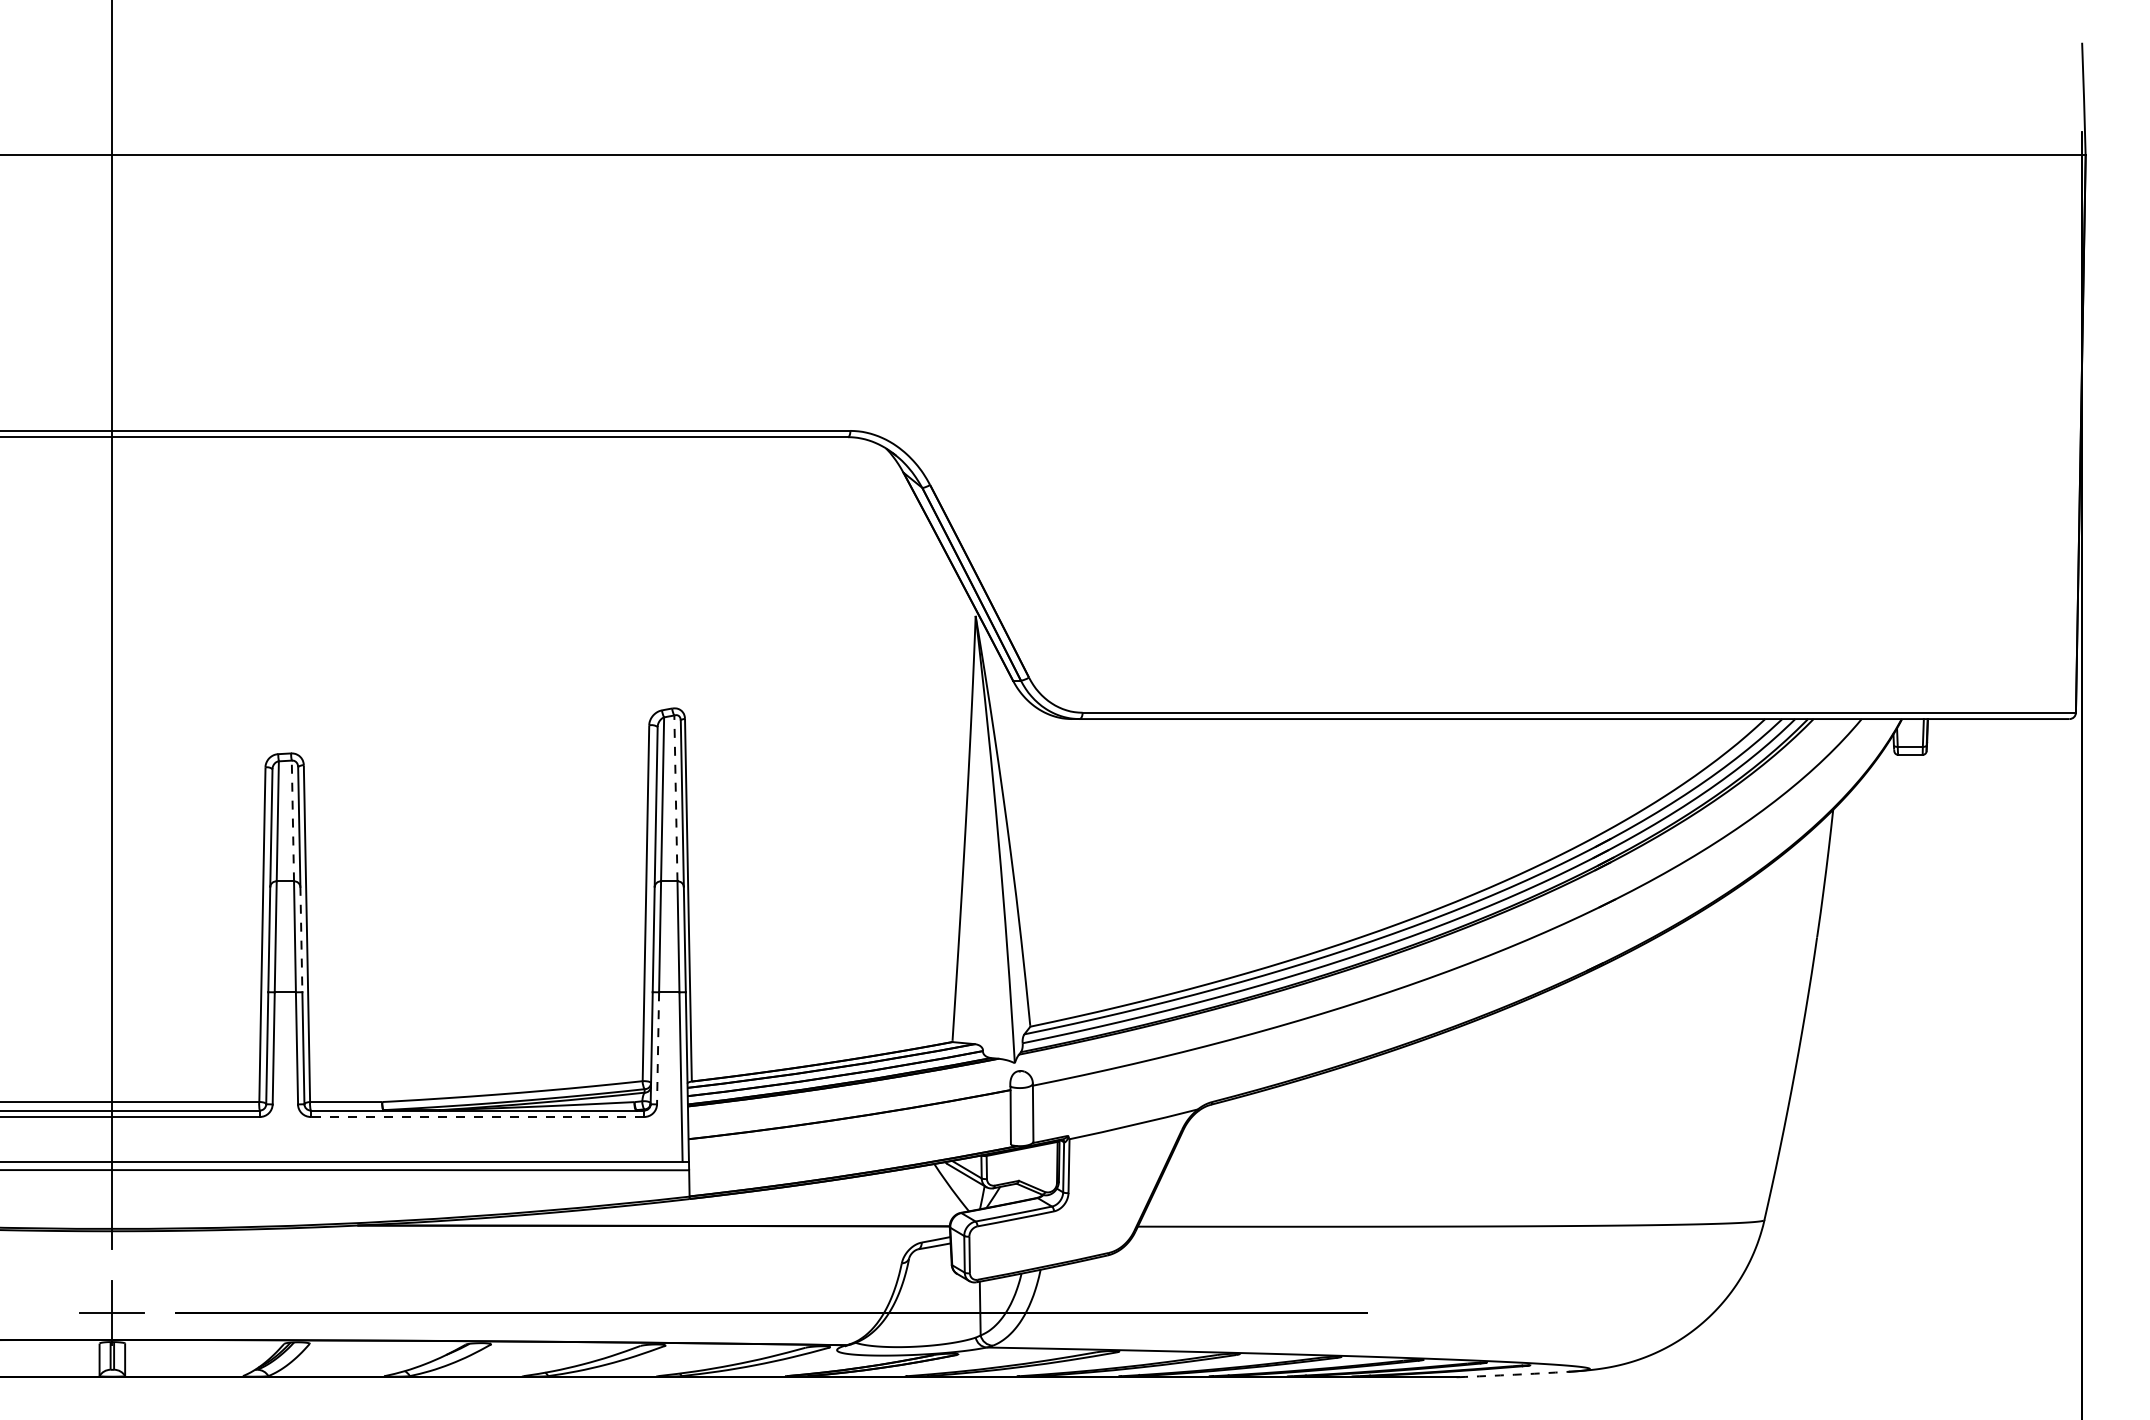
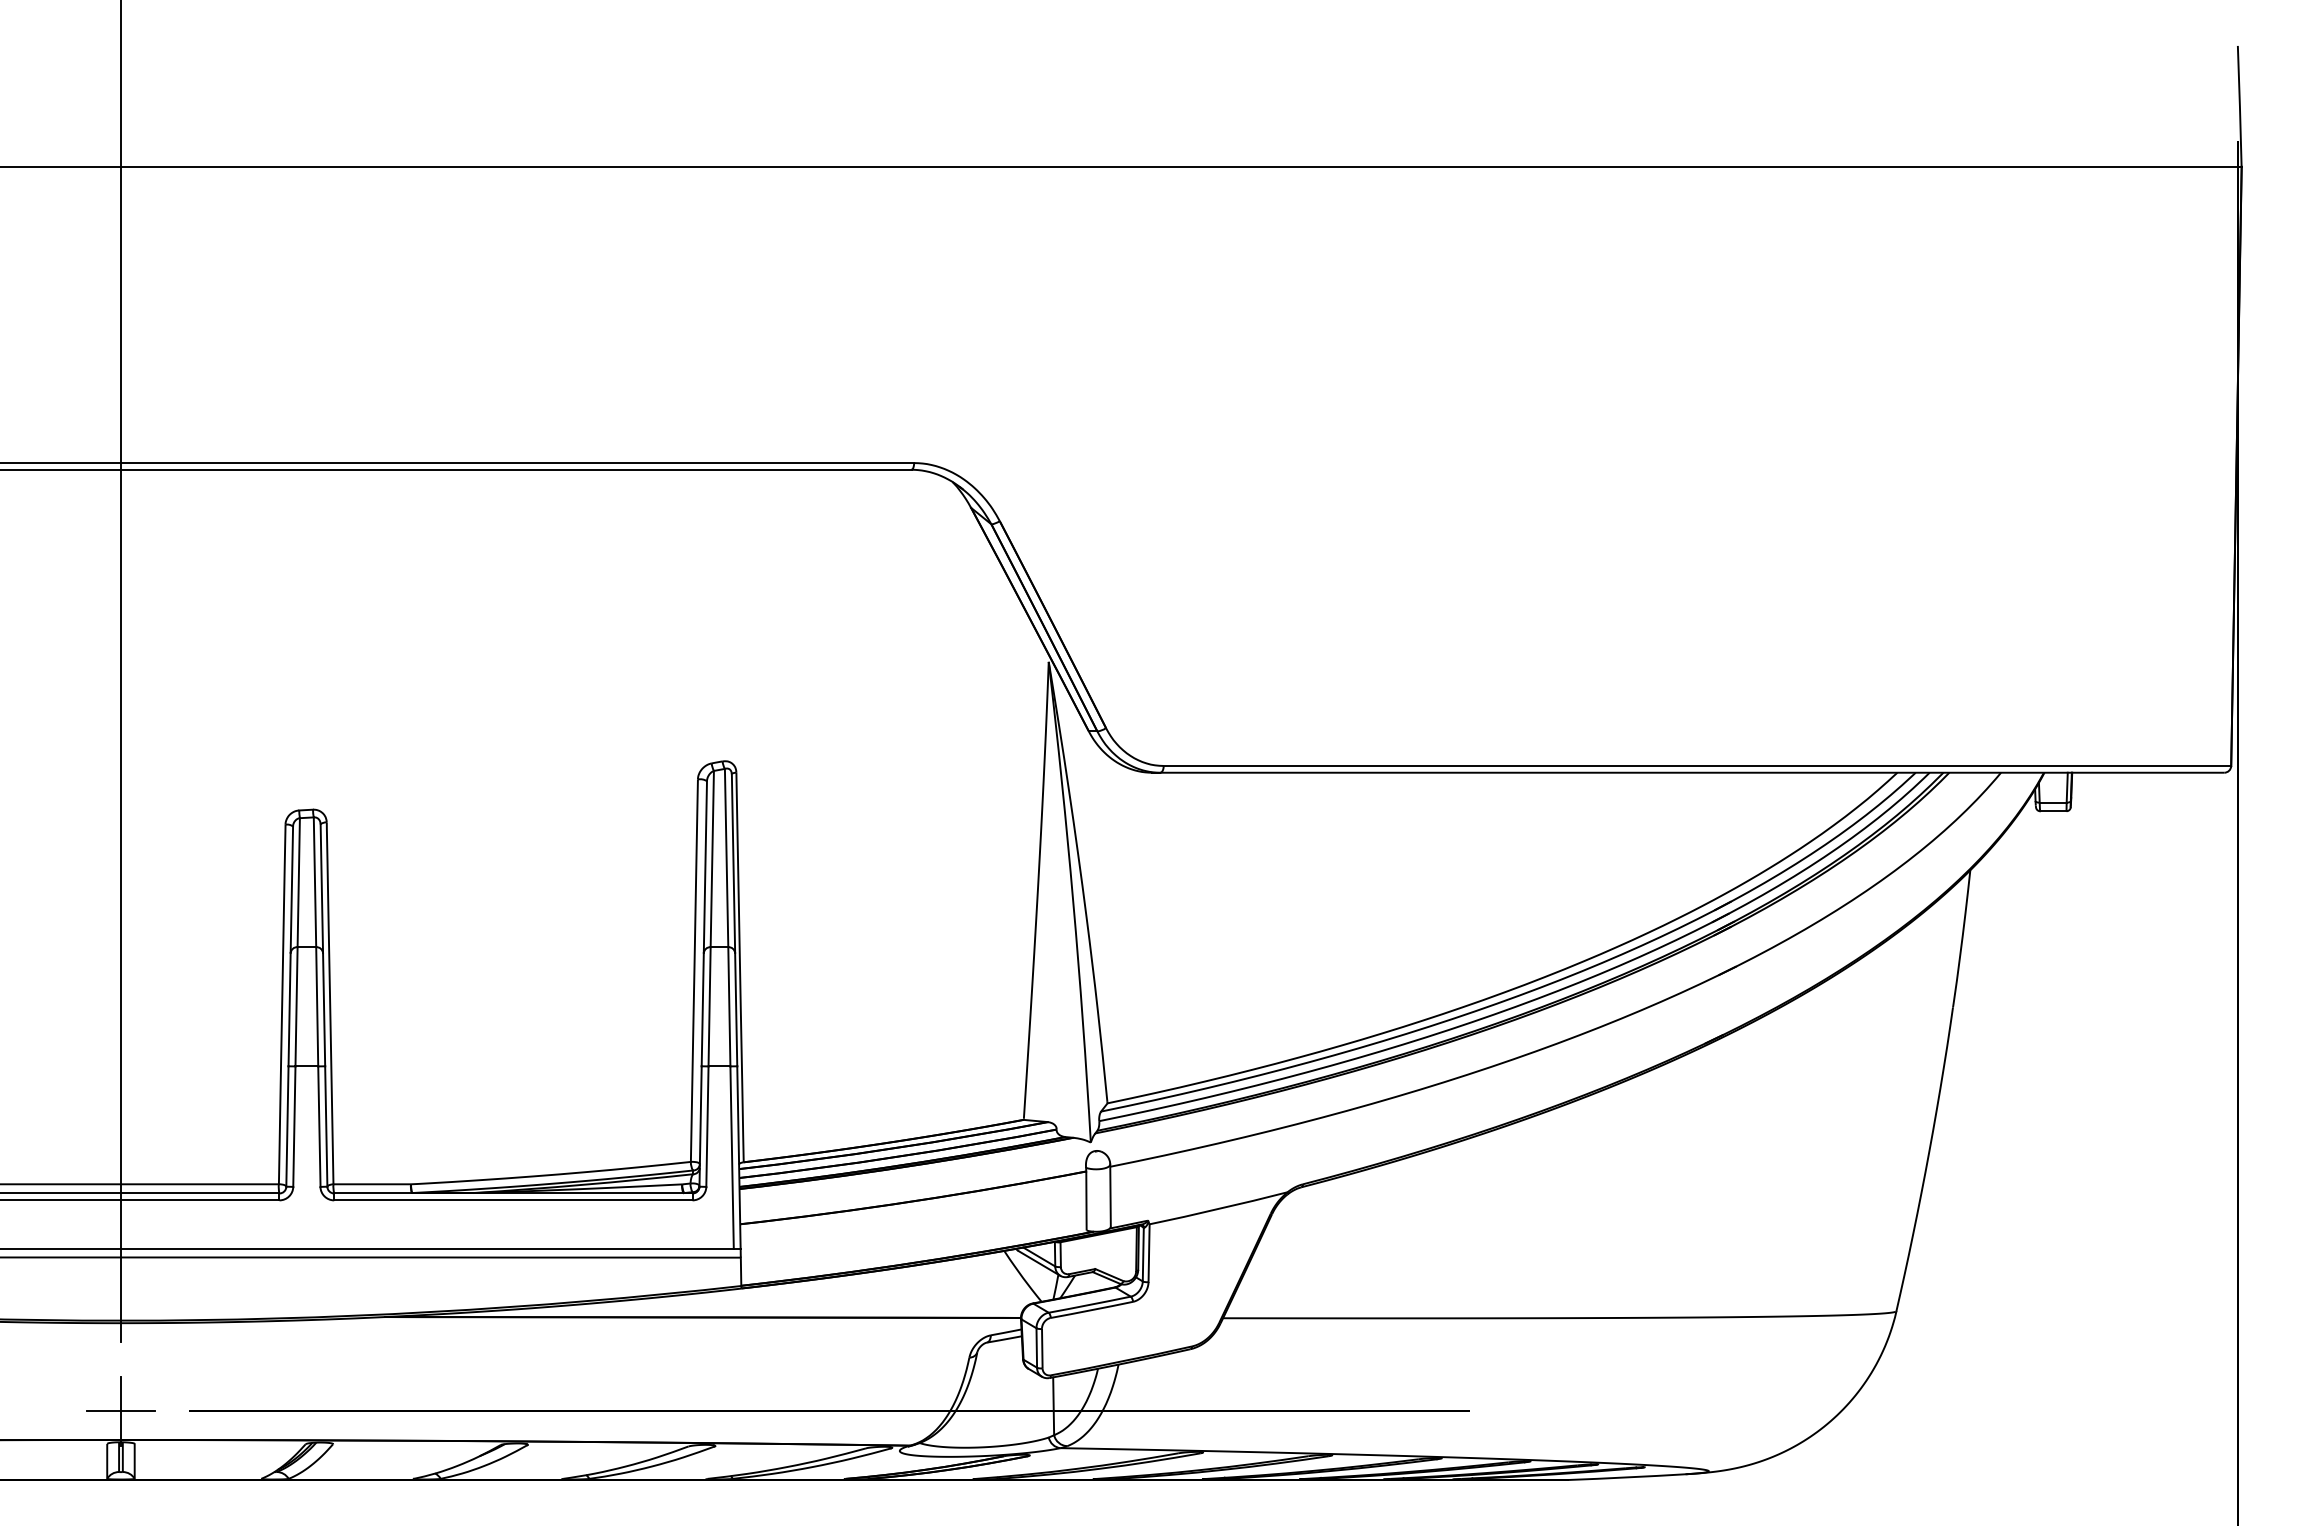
line: (675, 797) -> (726, 857), dashed -> solid
line: (293, 821) -> (315, 882), dashed -> solid
line: (301, 939) -> (324, 1009), dashed -> solid
line: (658, 1049) -> (707, 1127), dashed -> solid
line: (476, 1117) -> (512, 1200), dashed -> solid
arc: (1514, 1374) -> (1627, 1477), dashed -> solid

